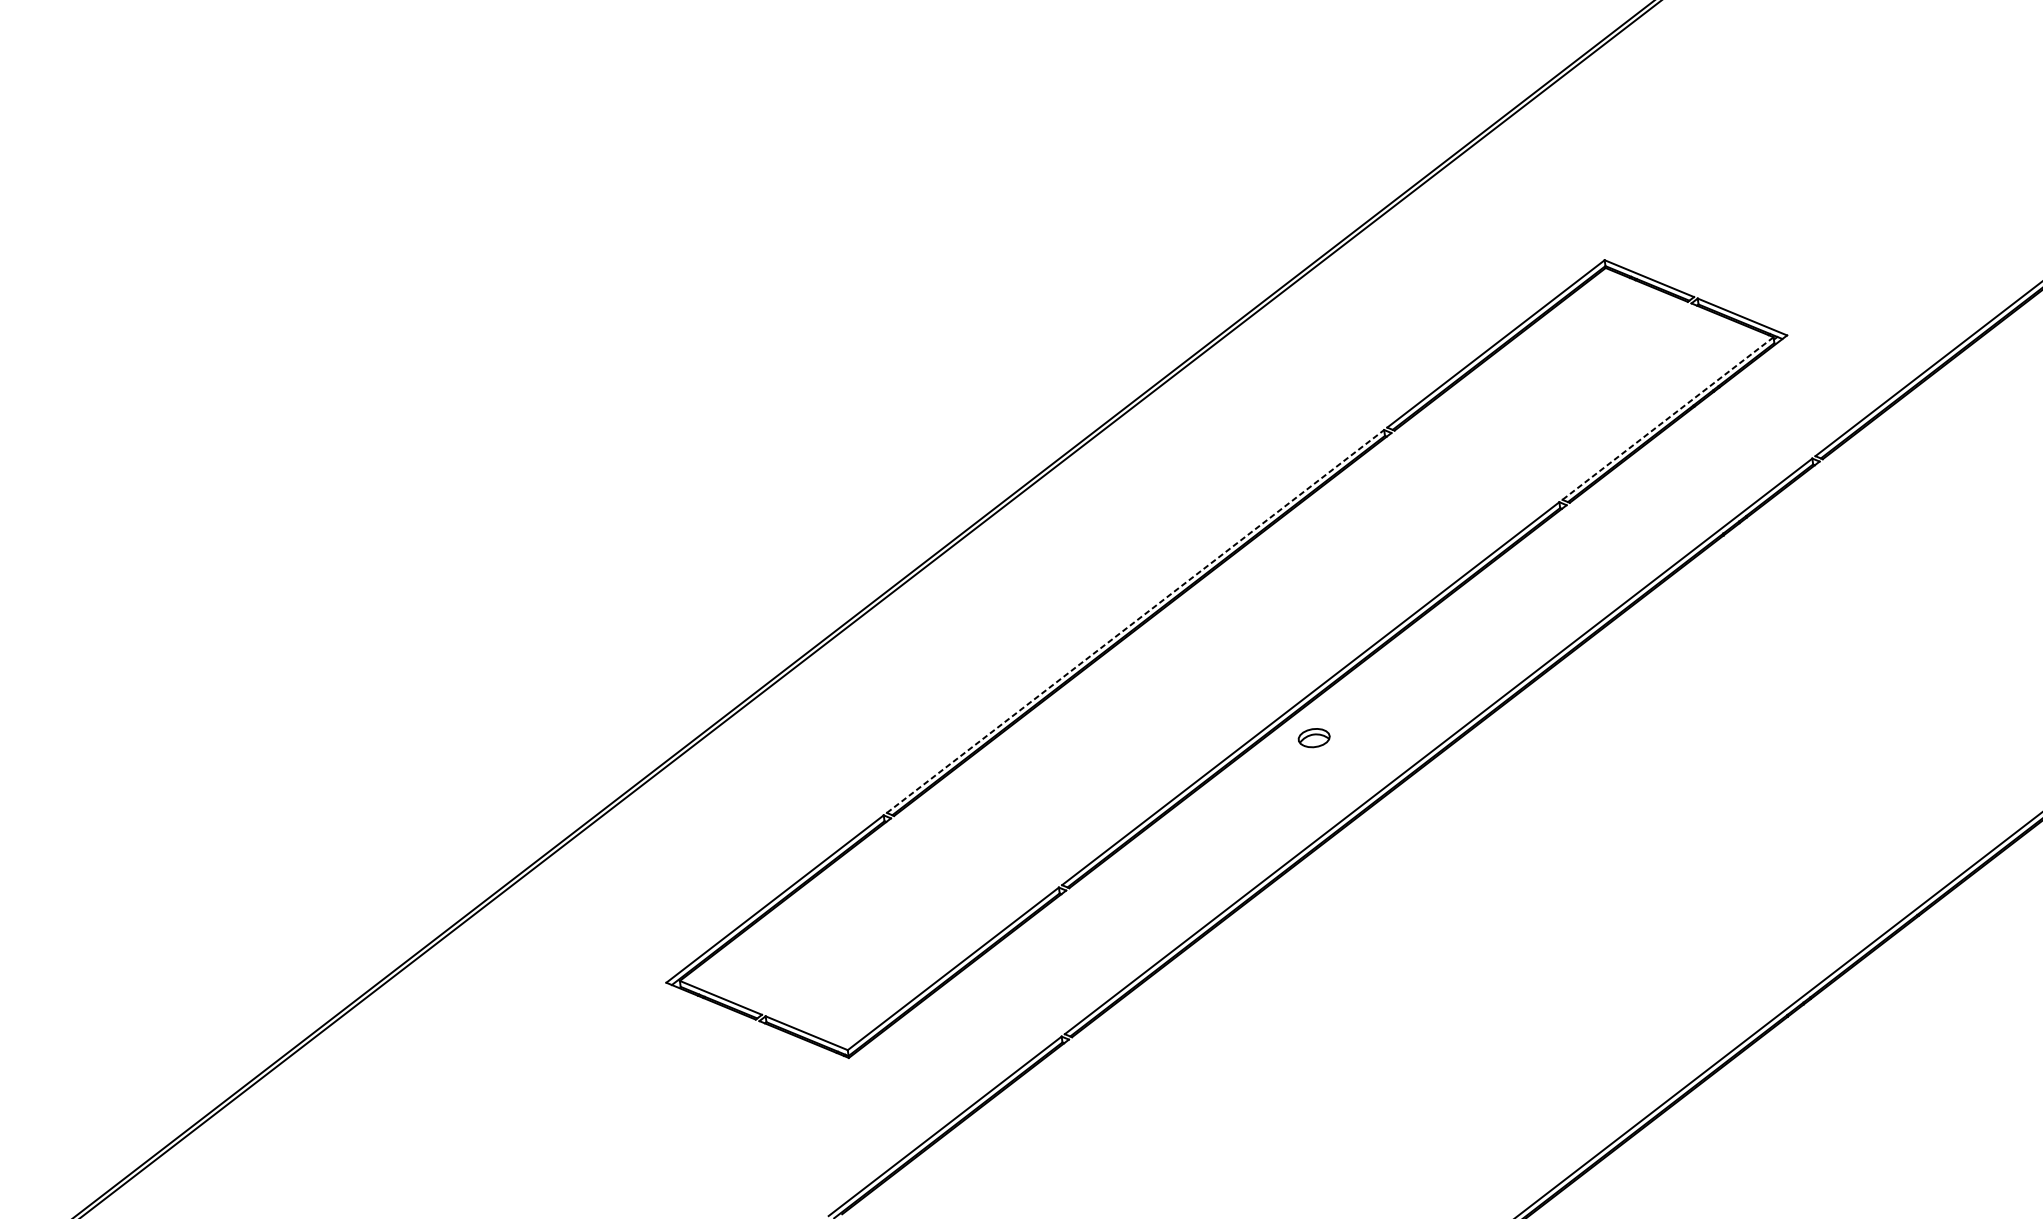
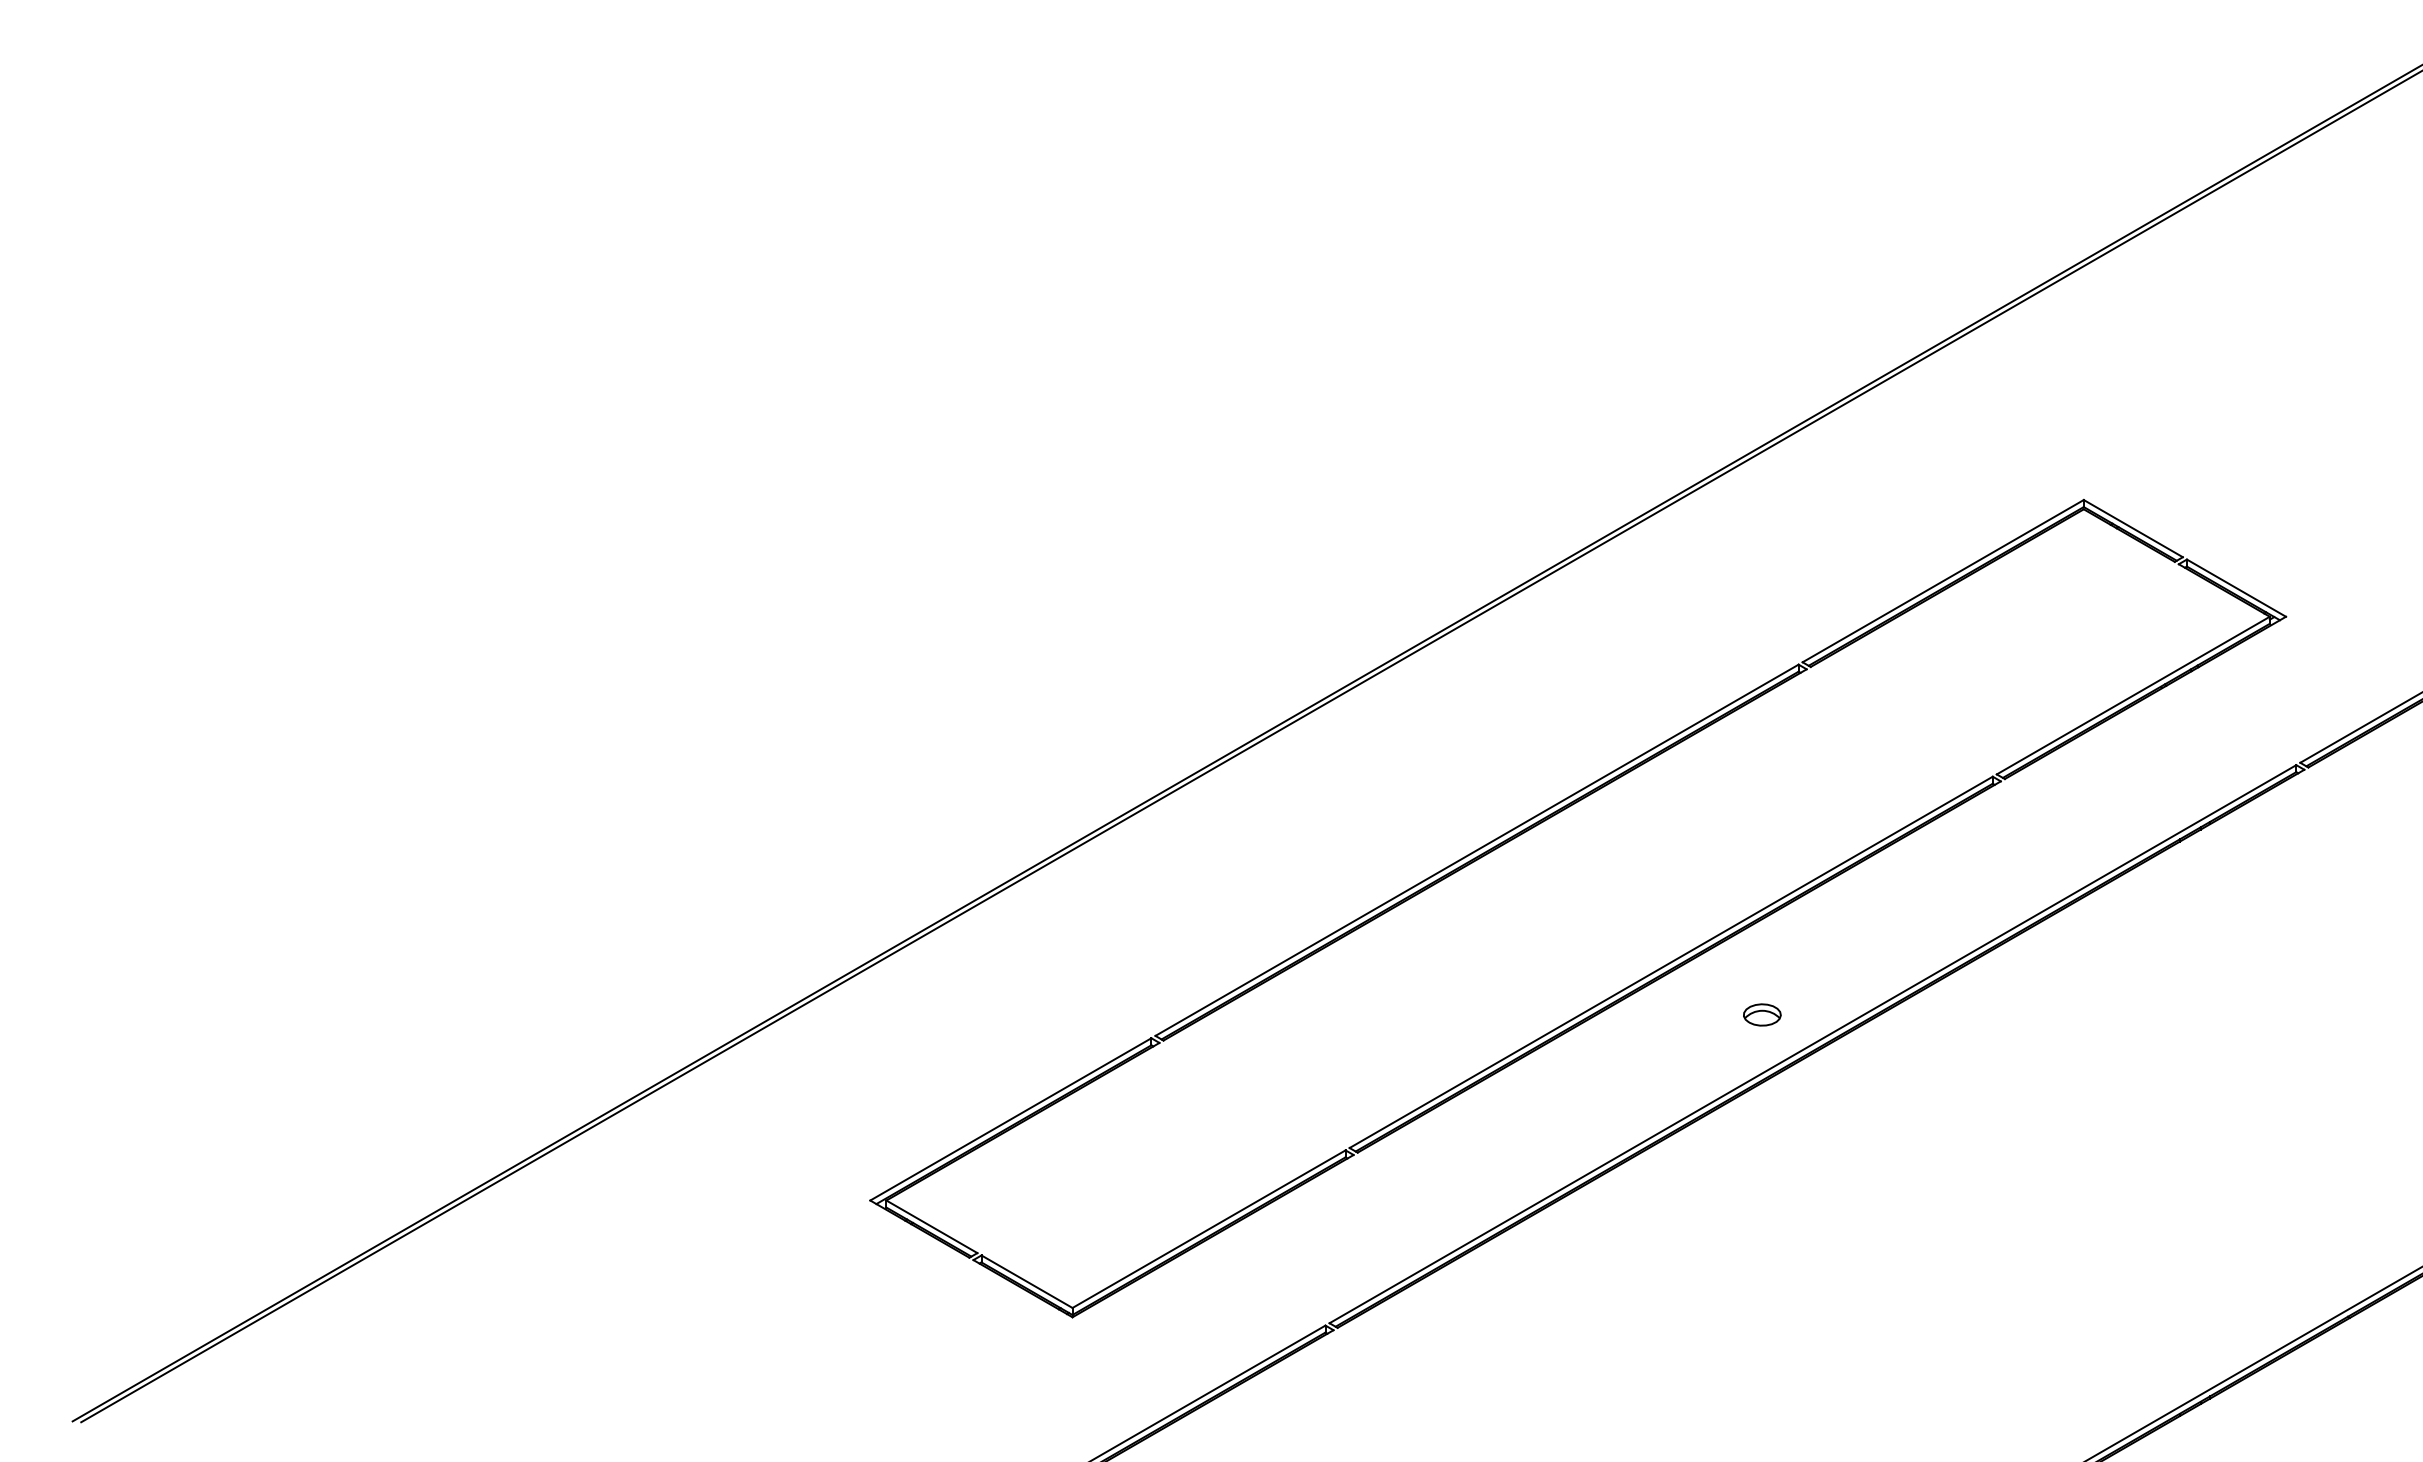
line: (1668, 418) -> (2133, 695), dashed -> solid
line: (1135, 621) -> (1477, 850), dashed -> solid
part: (1314, 737) -> (1762, 1014), moved

